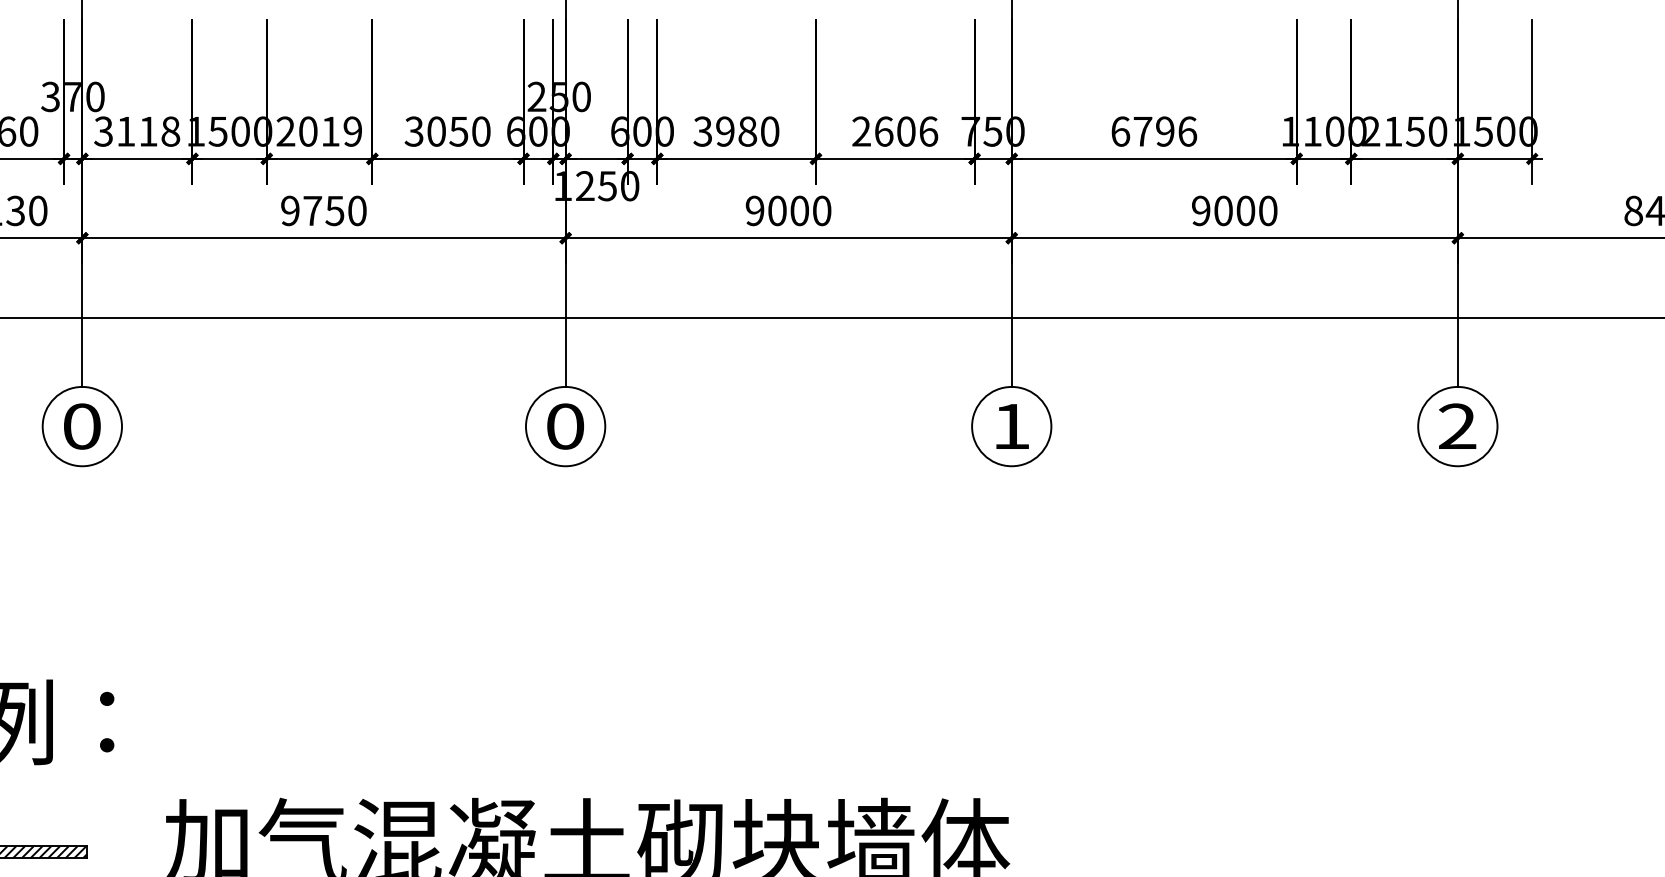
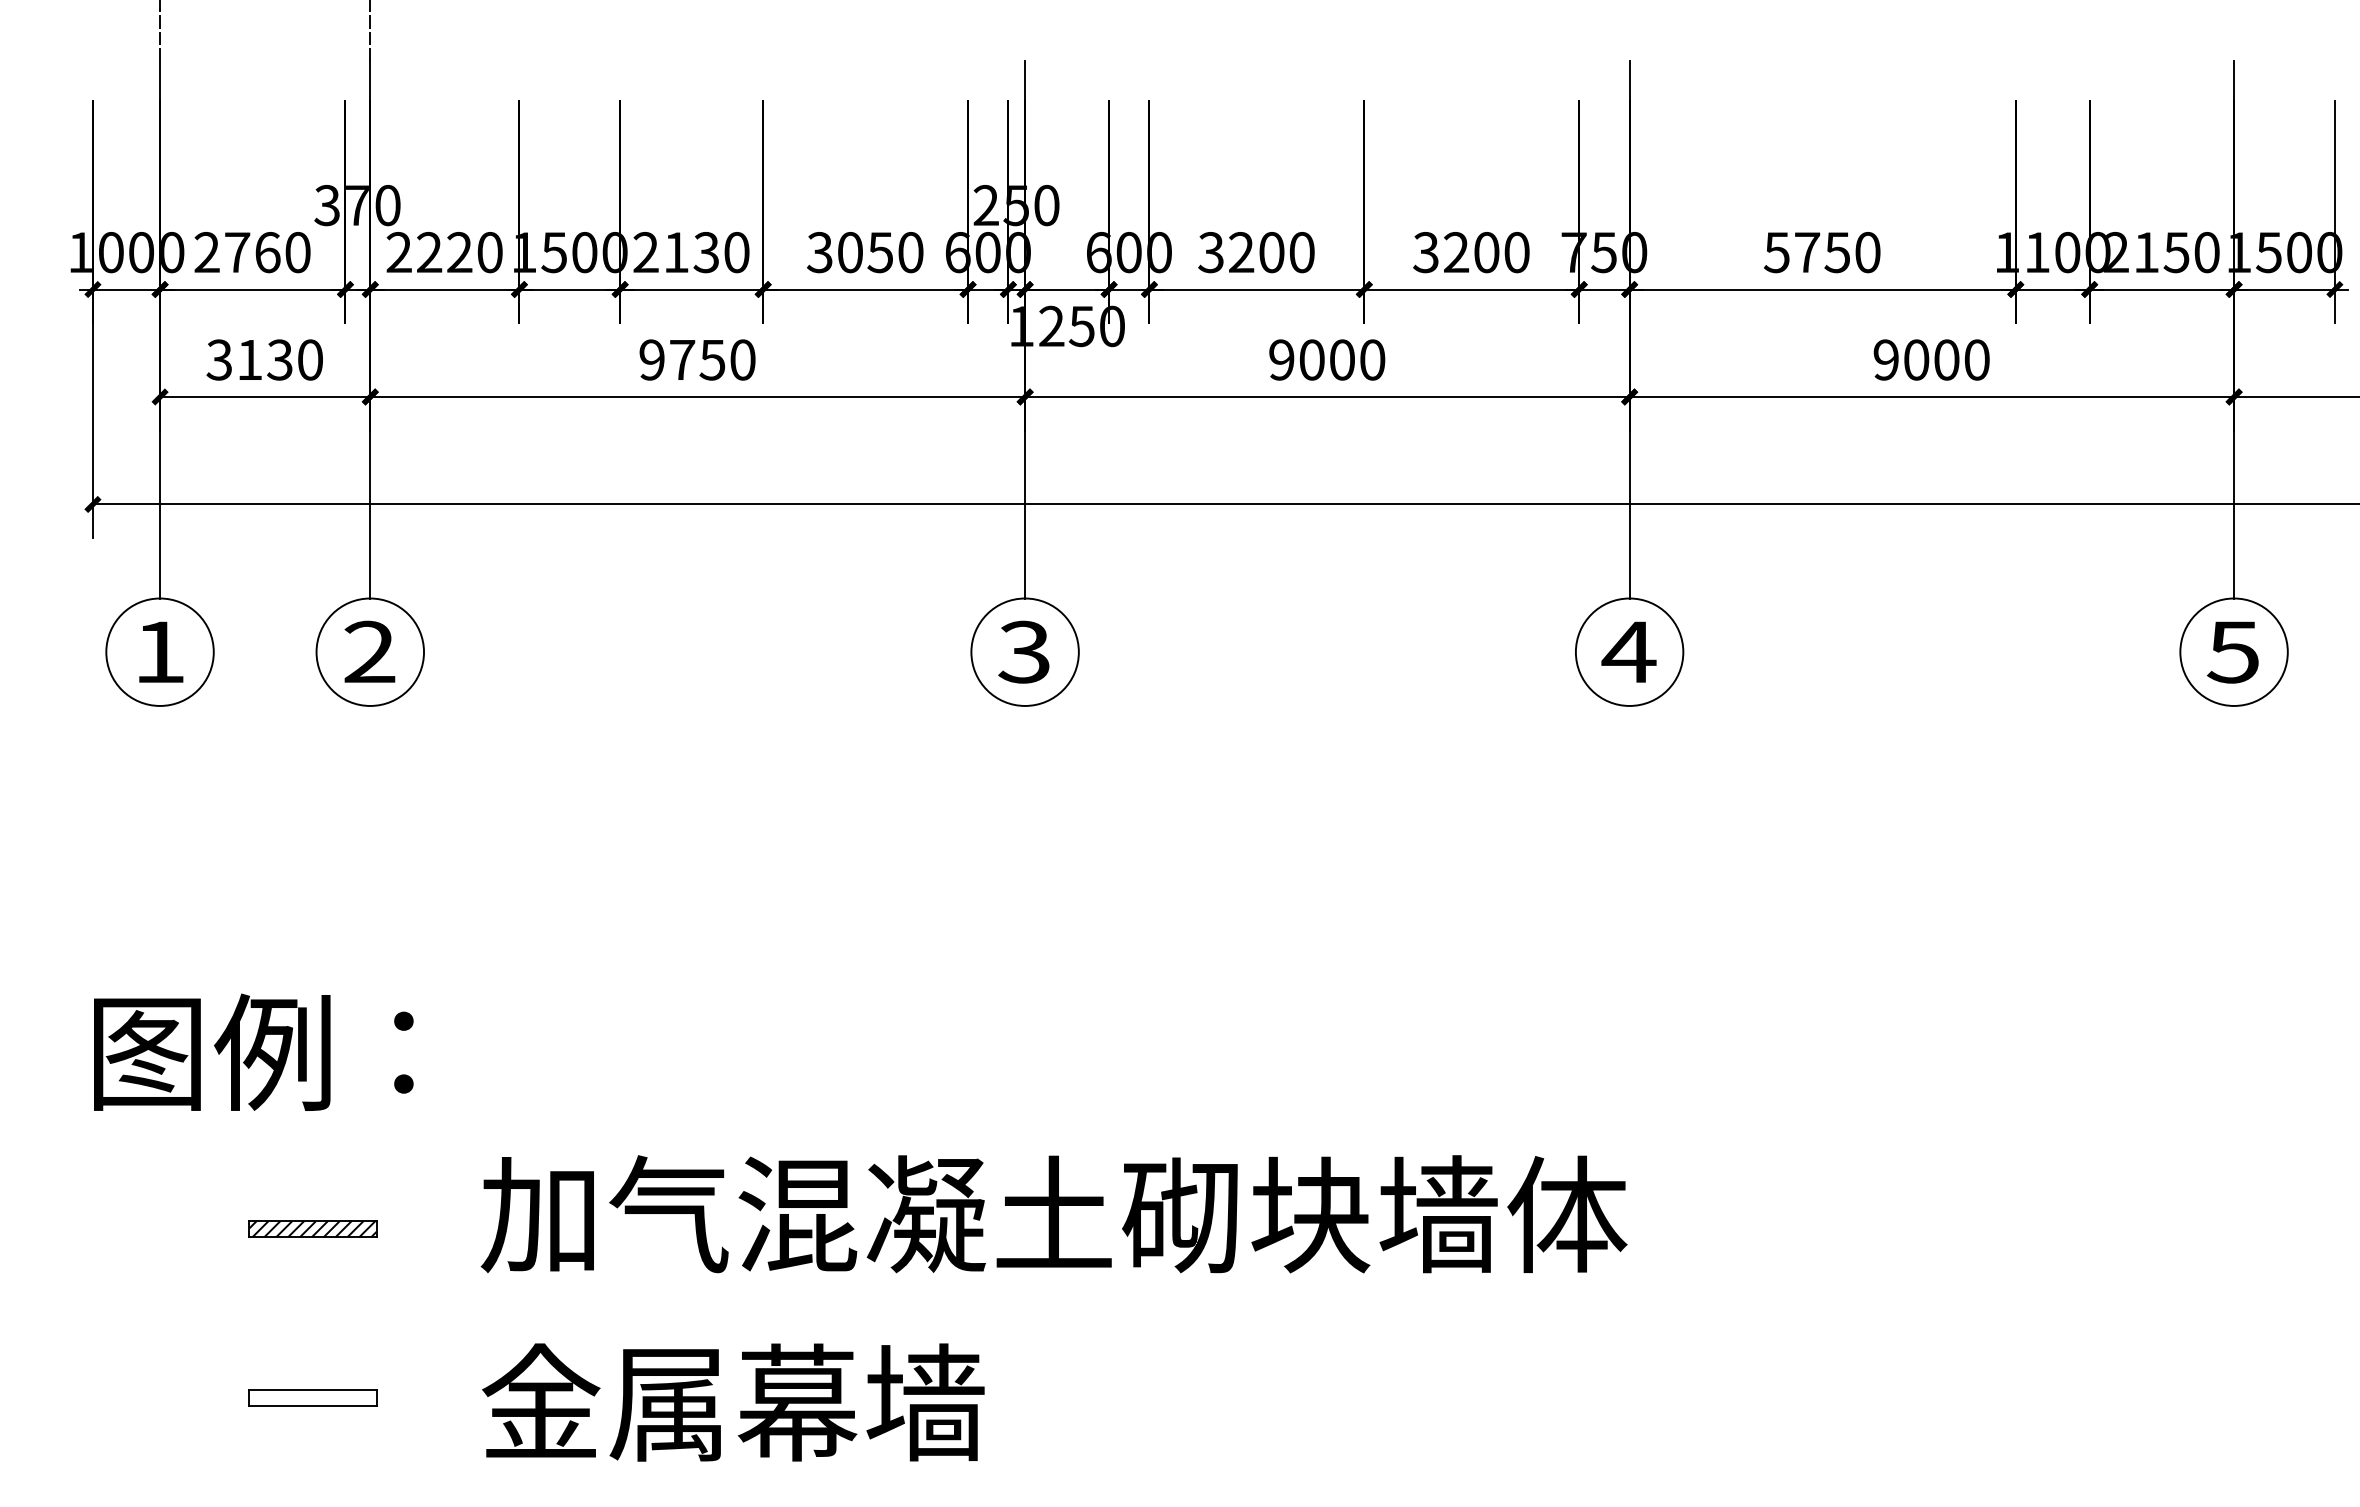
text: (137, 131) -> (444, 252), 3118 -> 2220
text: (330, 131) -> (706, 252), 2019 -> 2130
text: (736, 131) -> (1256, 252), 3980 -> 3200
text: (895, 131) -> (1471, 252), 2606 -> 3200
text: (1154, 131) -> (1822, 252), 6796 -> 5750
text: (81, 426) -> (369, 651), 0 -> 2
text: (565, 426) -> (1024, 651), 0 -> 3
text: (1010, 426) -> (1628, 651), 1 -> 4
text: (1456, 426) -> (2232, 651), 2 -> 5

